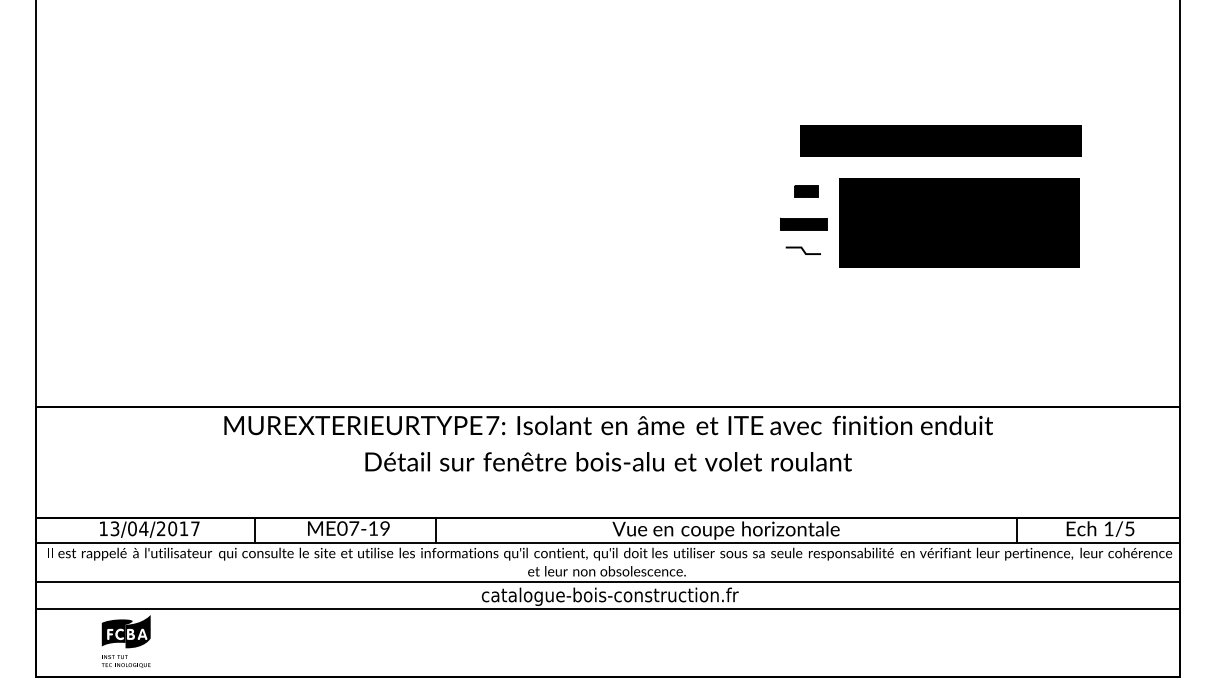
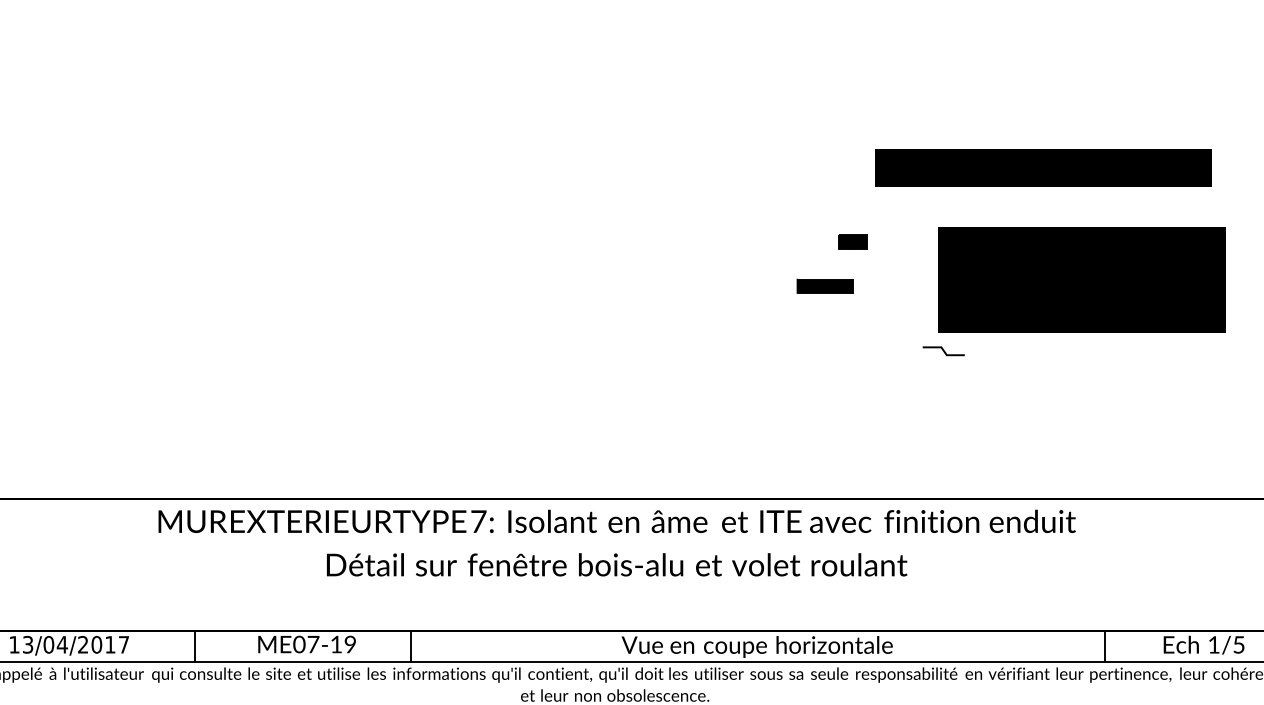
text: (940, 140) -> (1042, 167), moved
text: (959, 222) -> (1082, 279), moved
part: (803, 223) -> (824, 285), moved
line: (802, 250) -> (942, 350), moved

